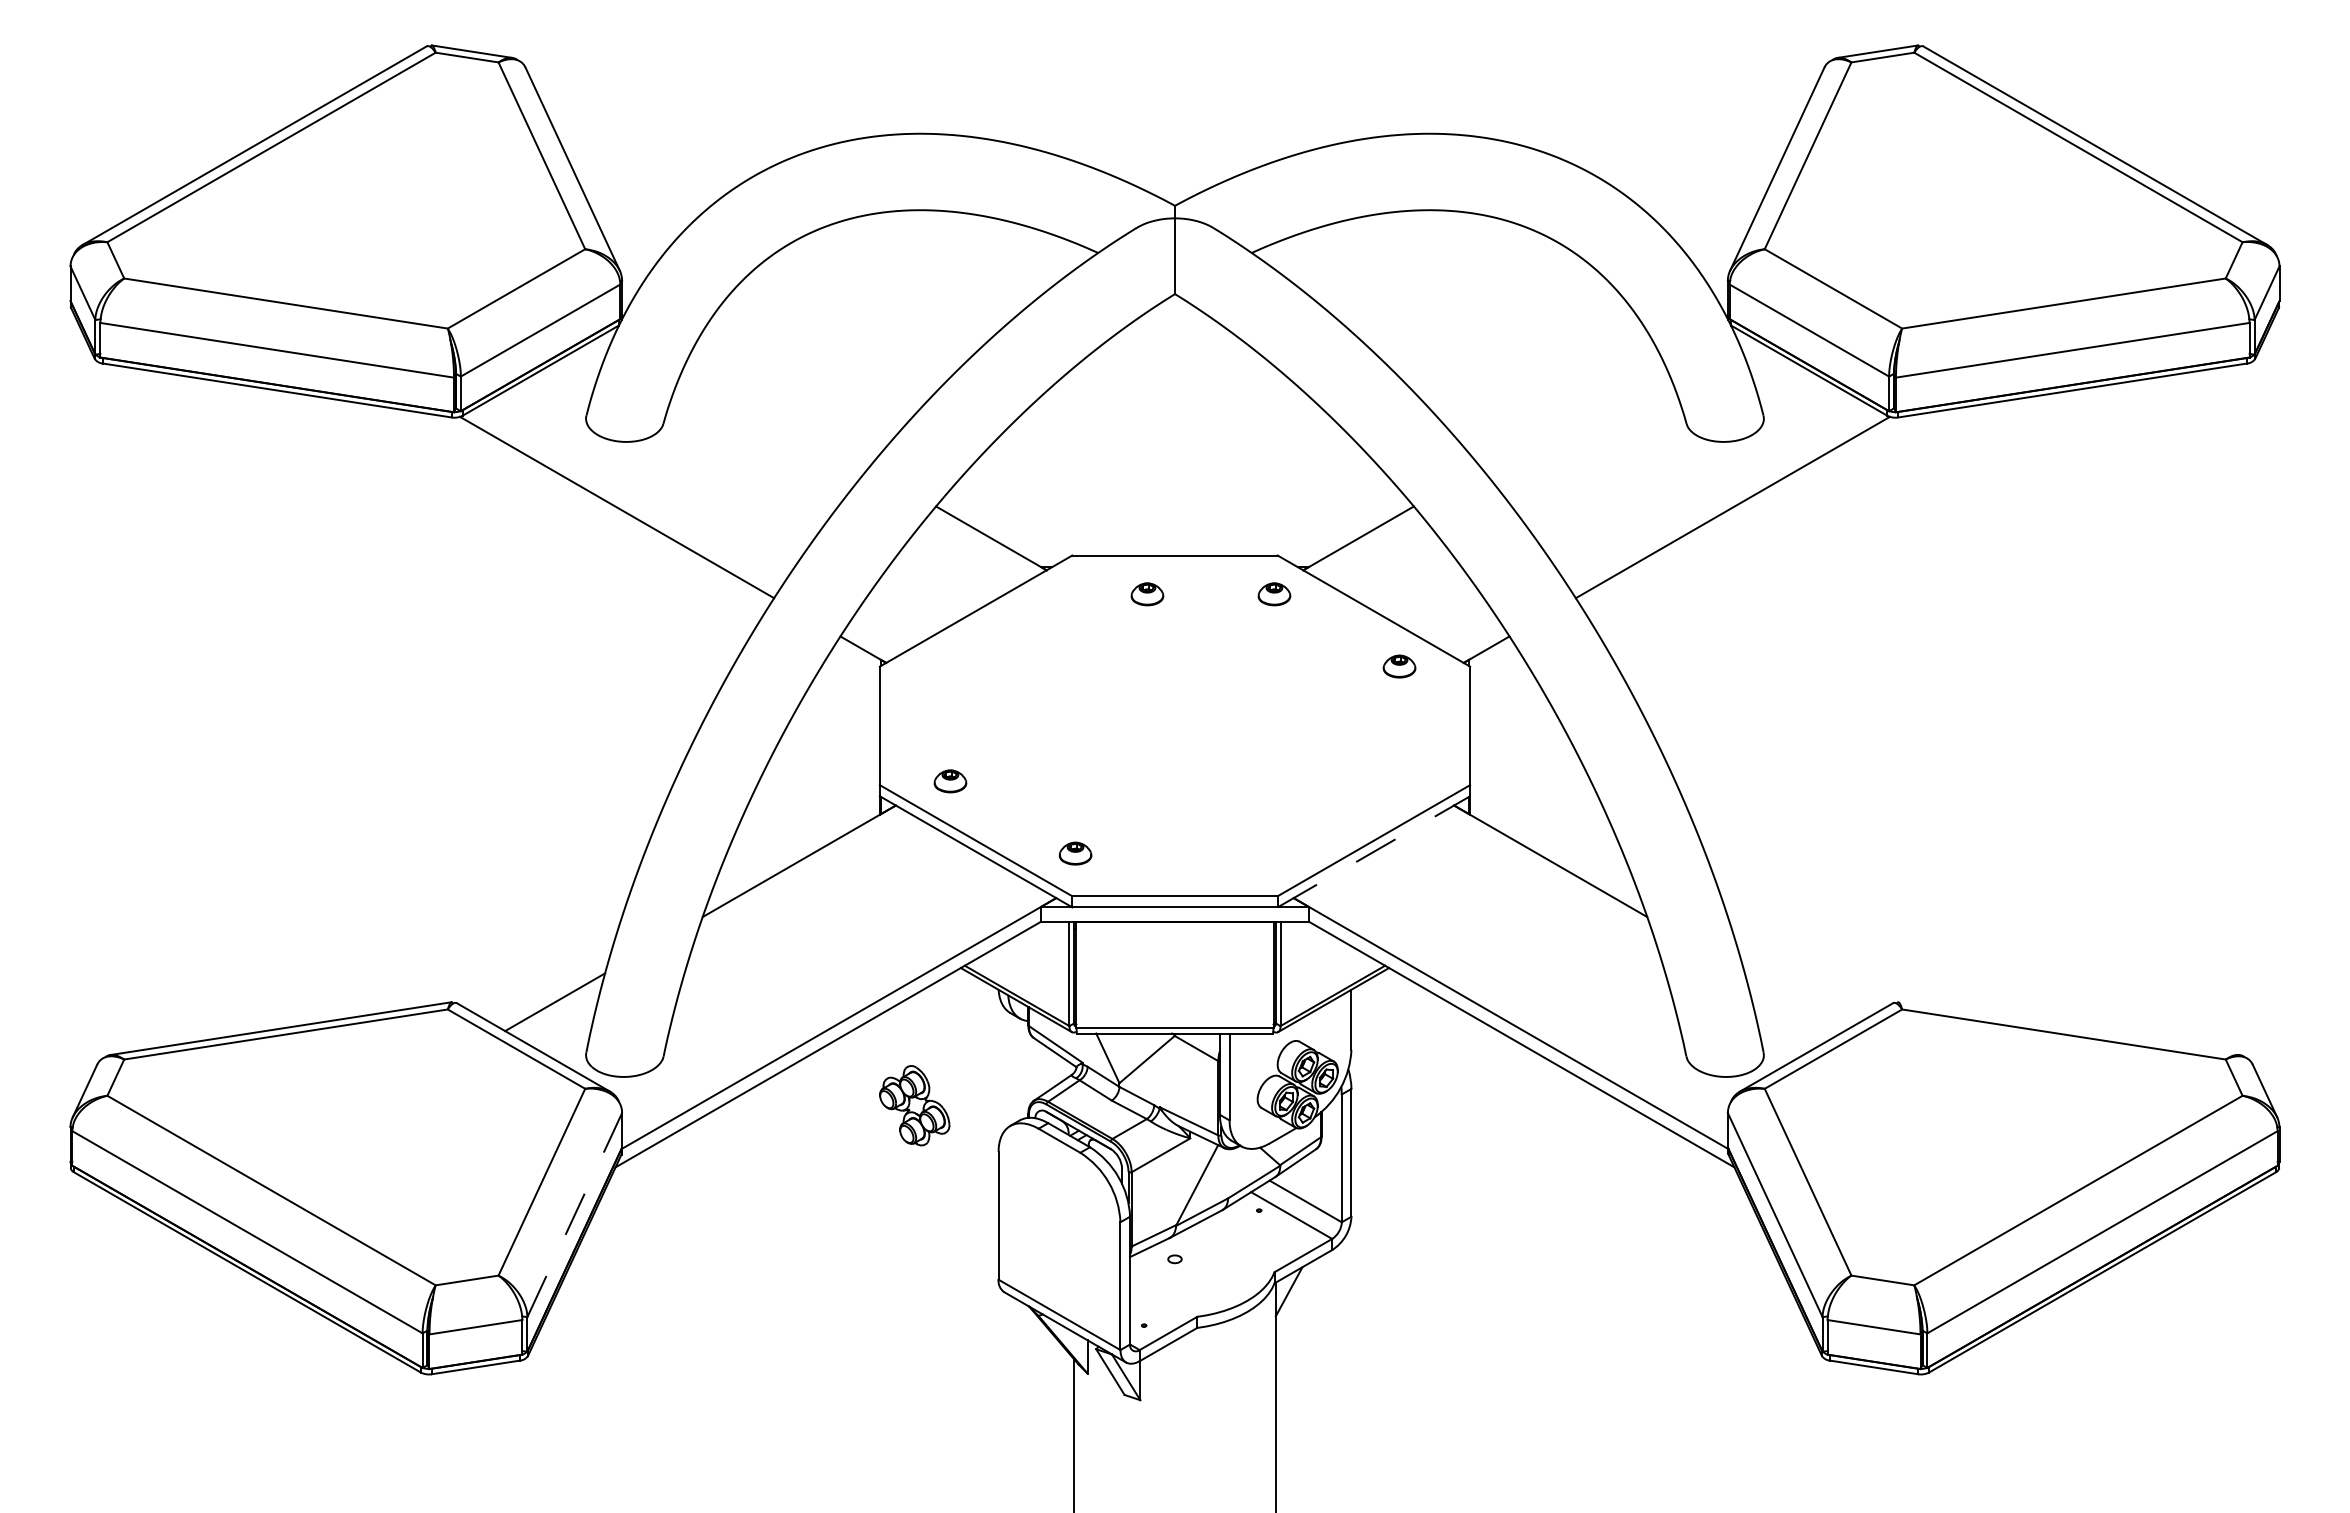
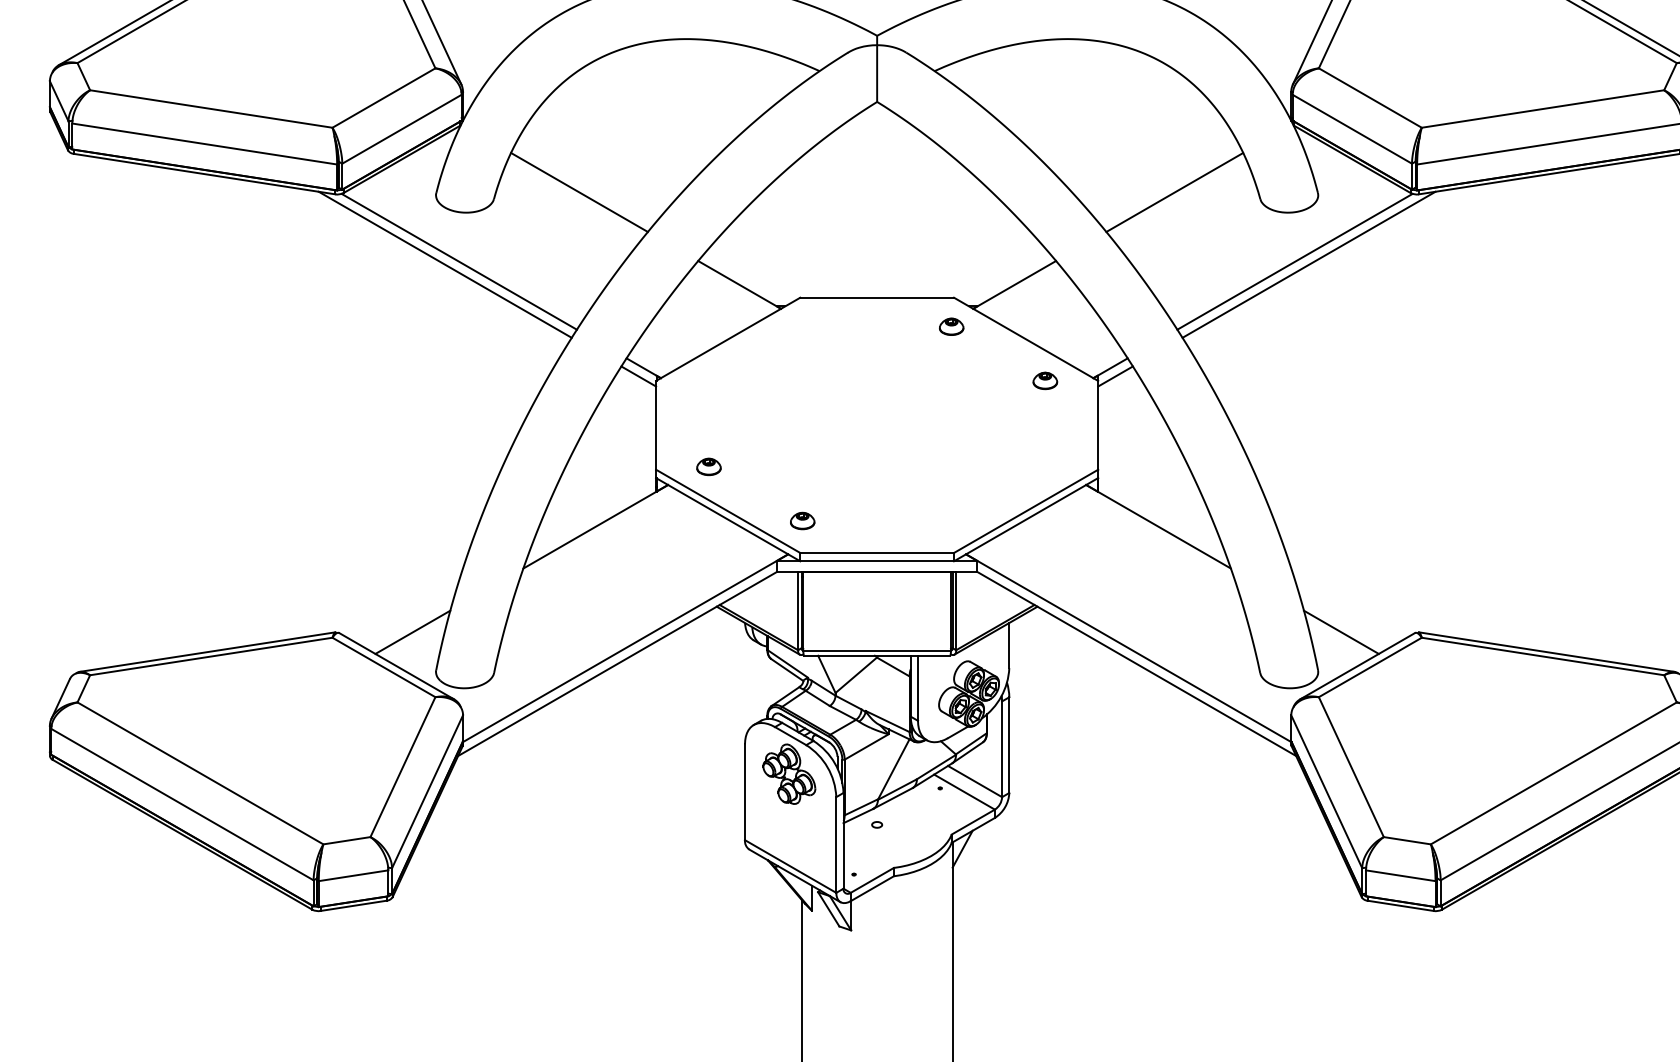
line: (777, 414) -> (579, 192), added
line: (1572, 414) -> (1174, 192), added
line: (598, 511) -> (445, 264), added
line: (1751, 511) -> (1308, 264), added
part: (1147, 594) -> (856, 326), removed
line: (856, 660) -> (638, 376), added
line: (1493, 660) -> (1115, 376), added
line: (1374, 851) -> (1026, 519), dashed -> solid
line: (1794, 1002) -> (1341, 632), added
line: (2068, 1028) -> (1546, 652), added
part: (914, 1105) -> (789, 774), moved
line: (574, 1215) -> (427, 792), dashed -> solid

